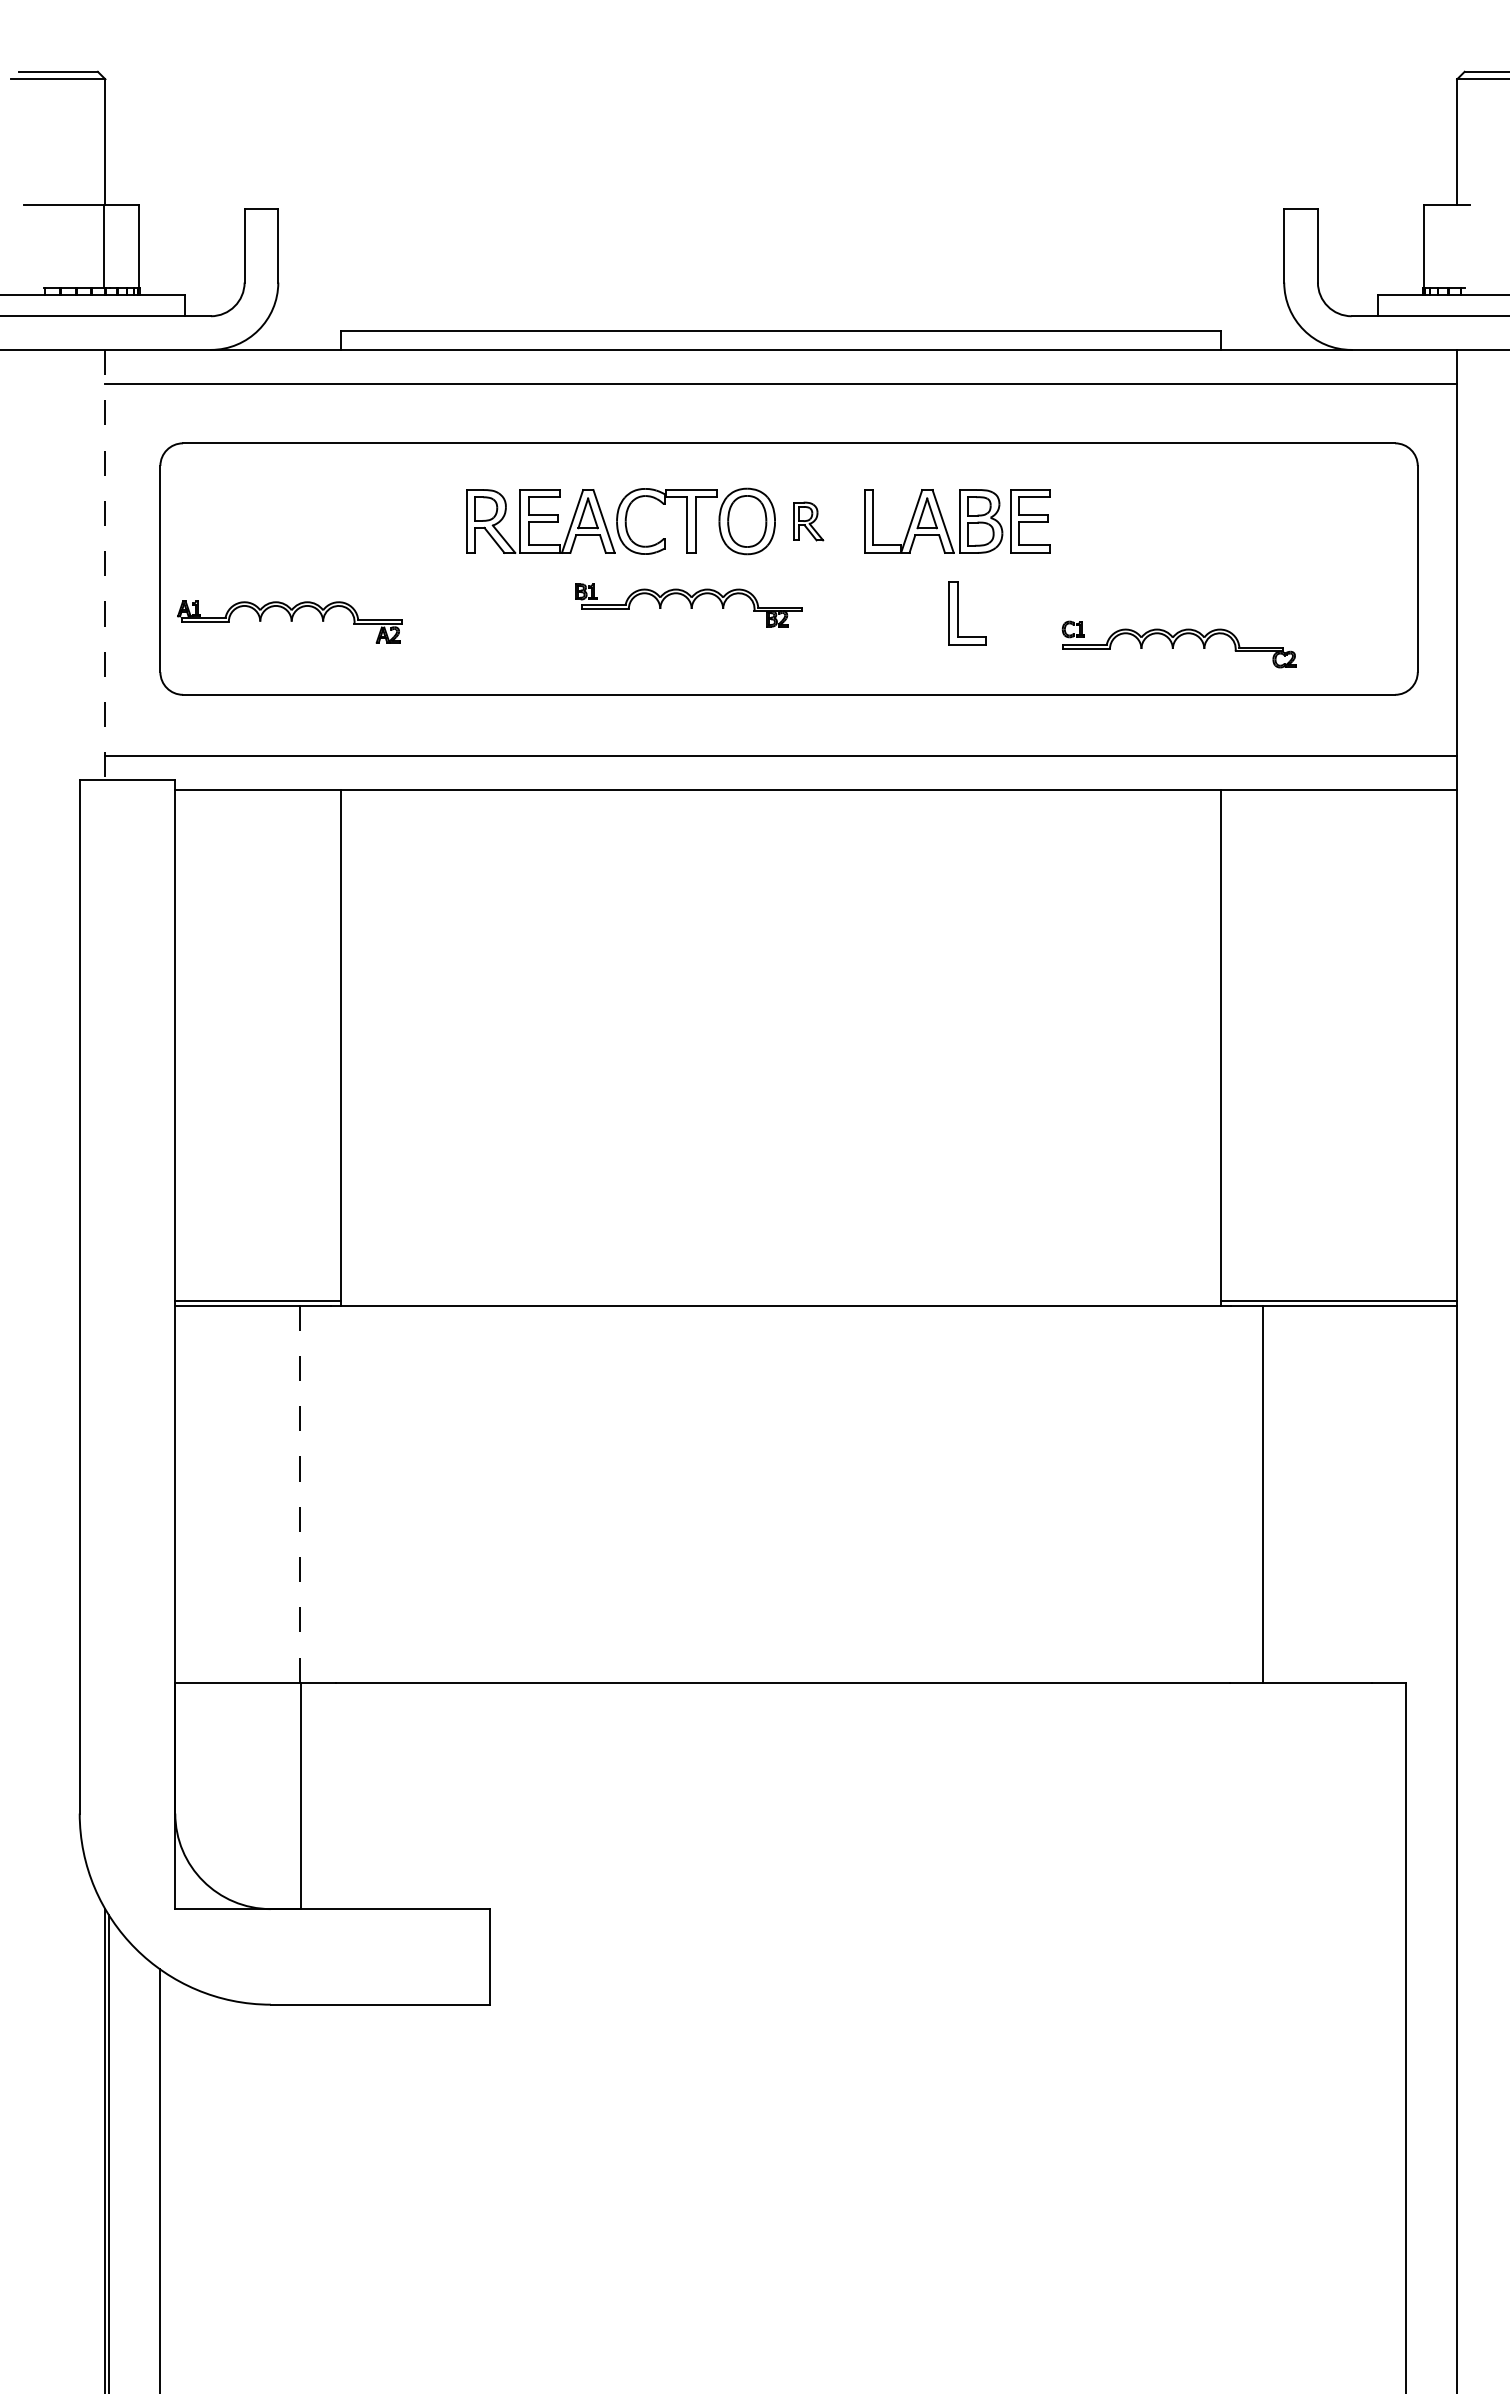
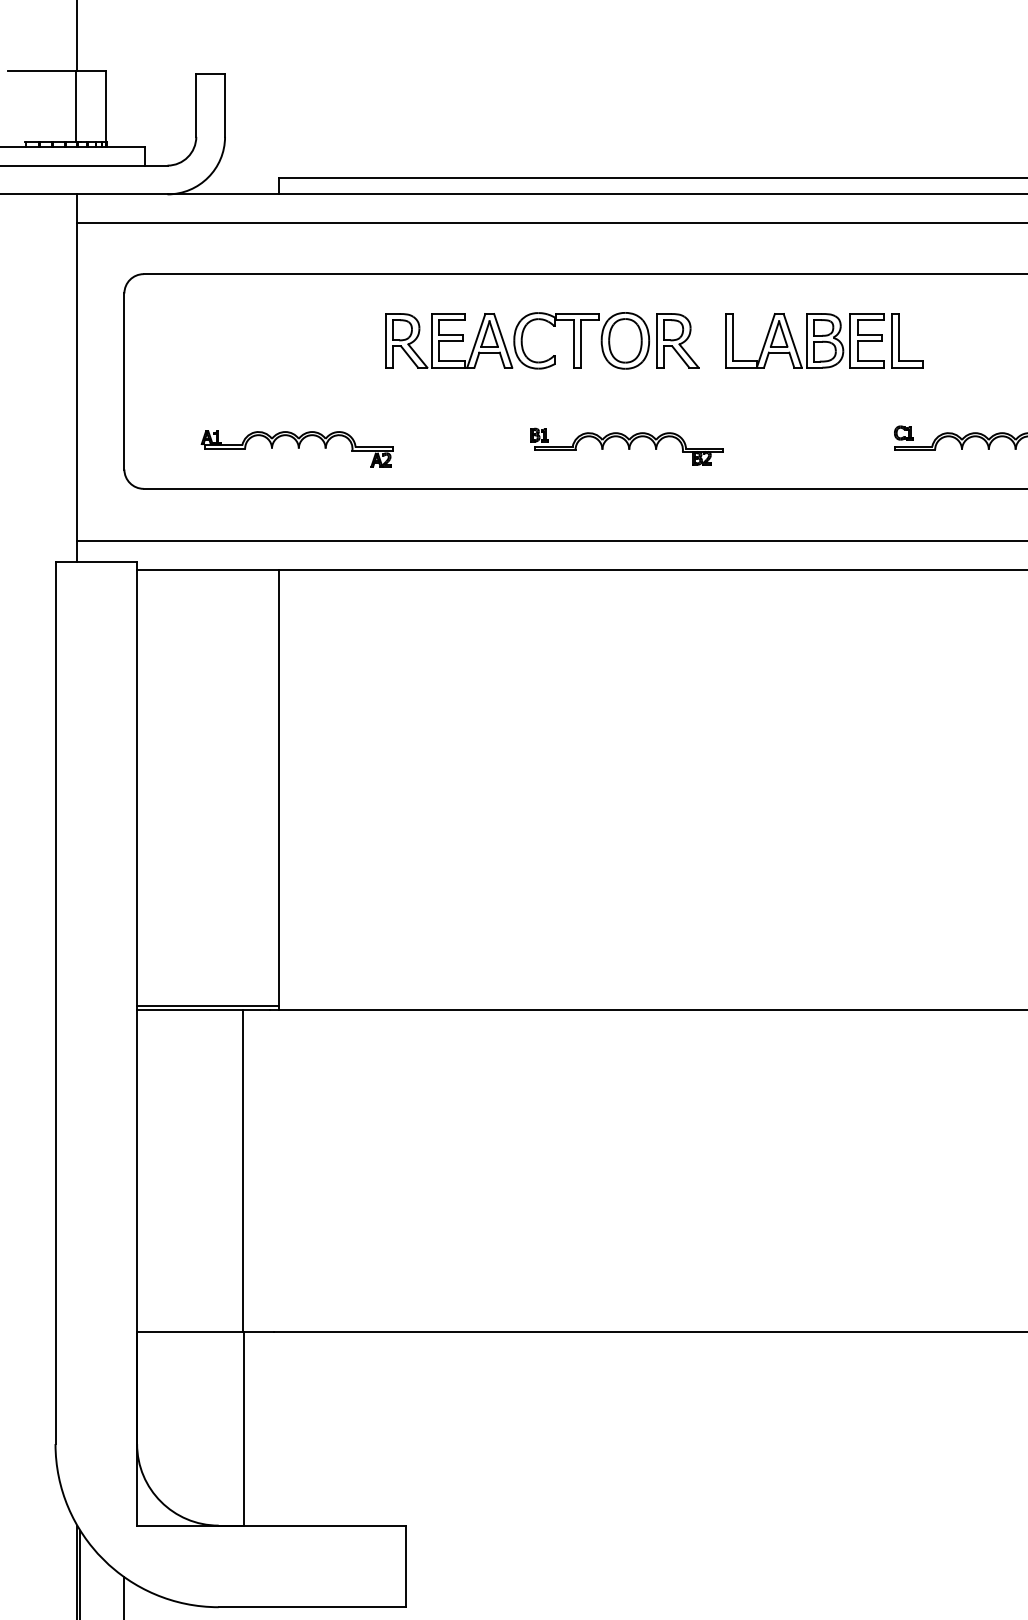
part: (808, 521) -> (677, 340), size x1.67
line: (105, 565) -> (77, 378), dashed -> solid
part: (688, 605) -> (626, 446), moved
part: (958, 613) -> (899, 340), moved
part: (289, 621) -> (296, 448), moved
line: (299, 1494) -> (243, 1171), dashed -> solid

